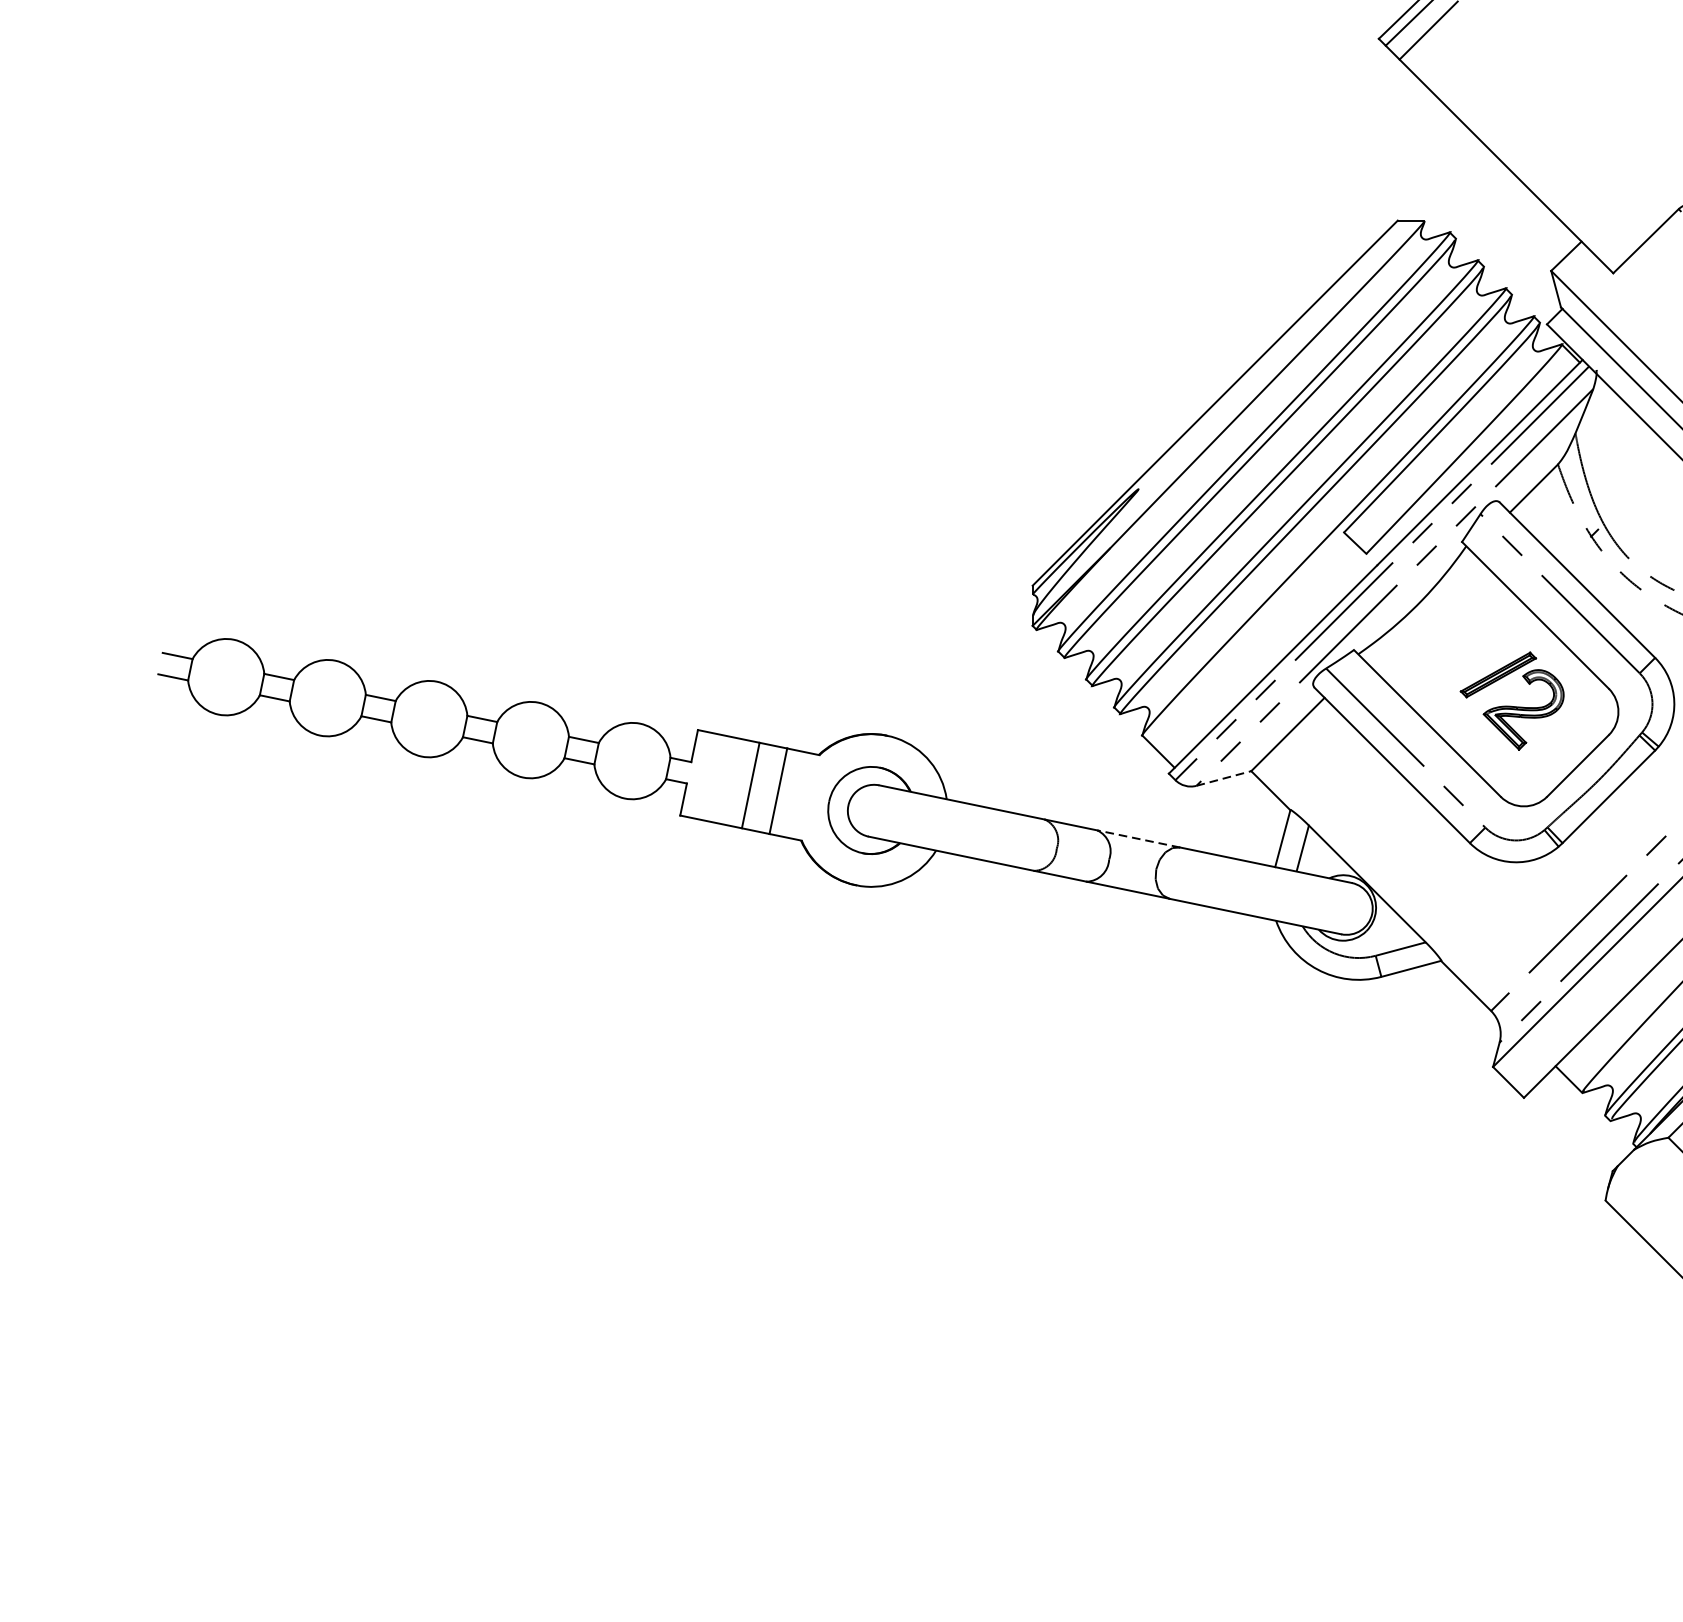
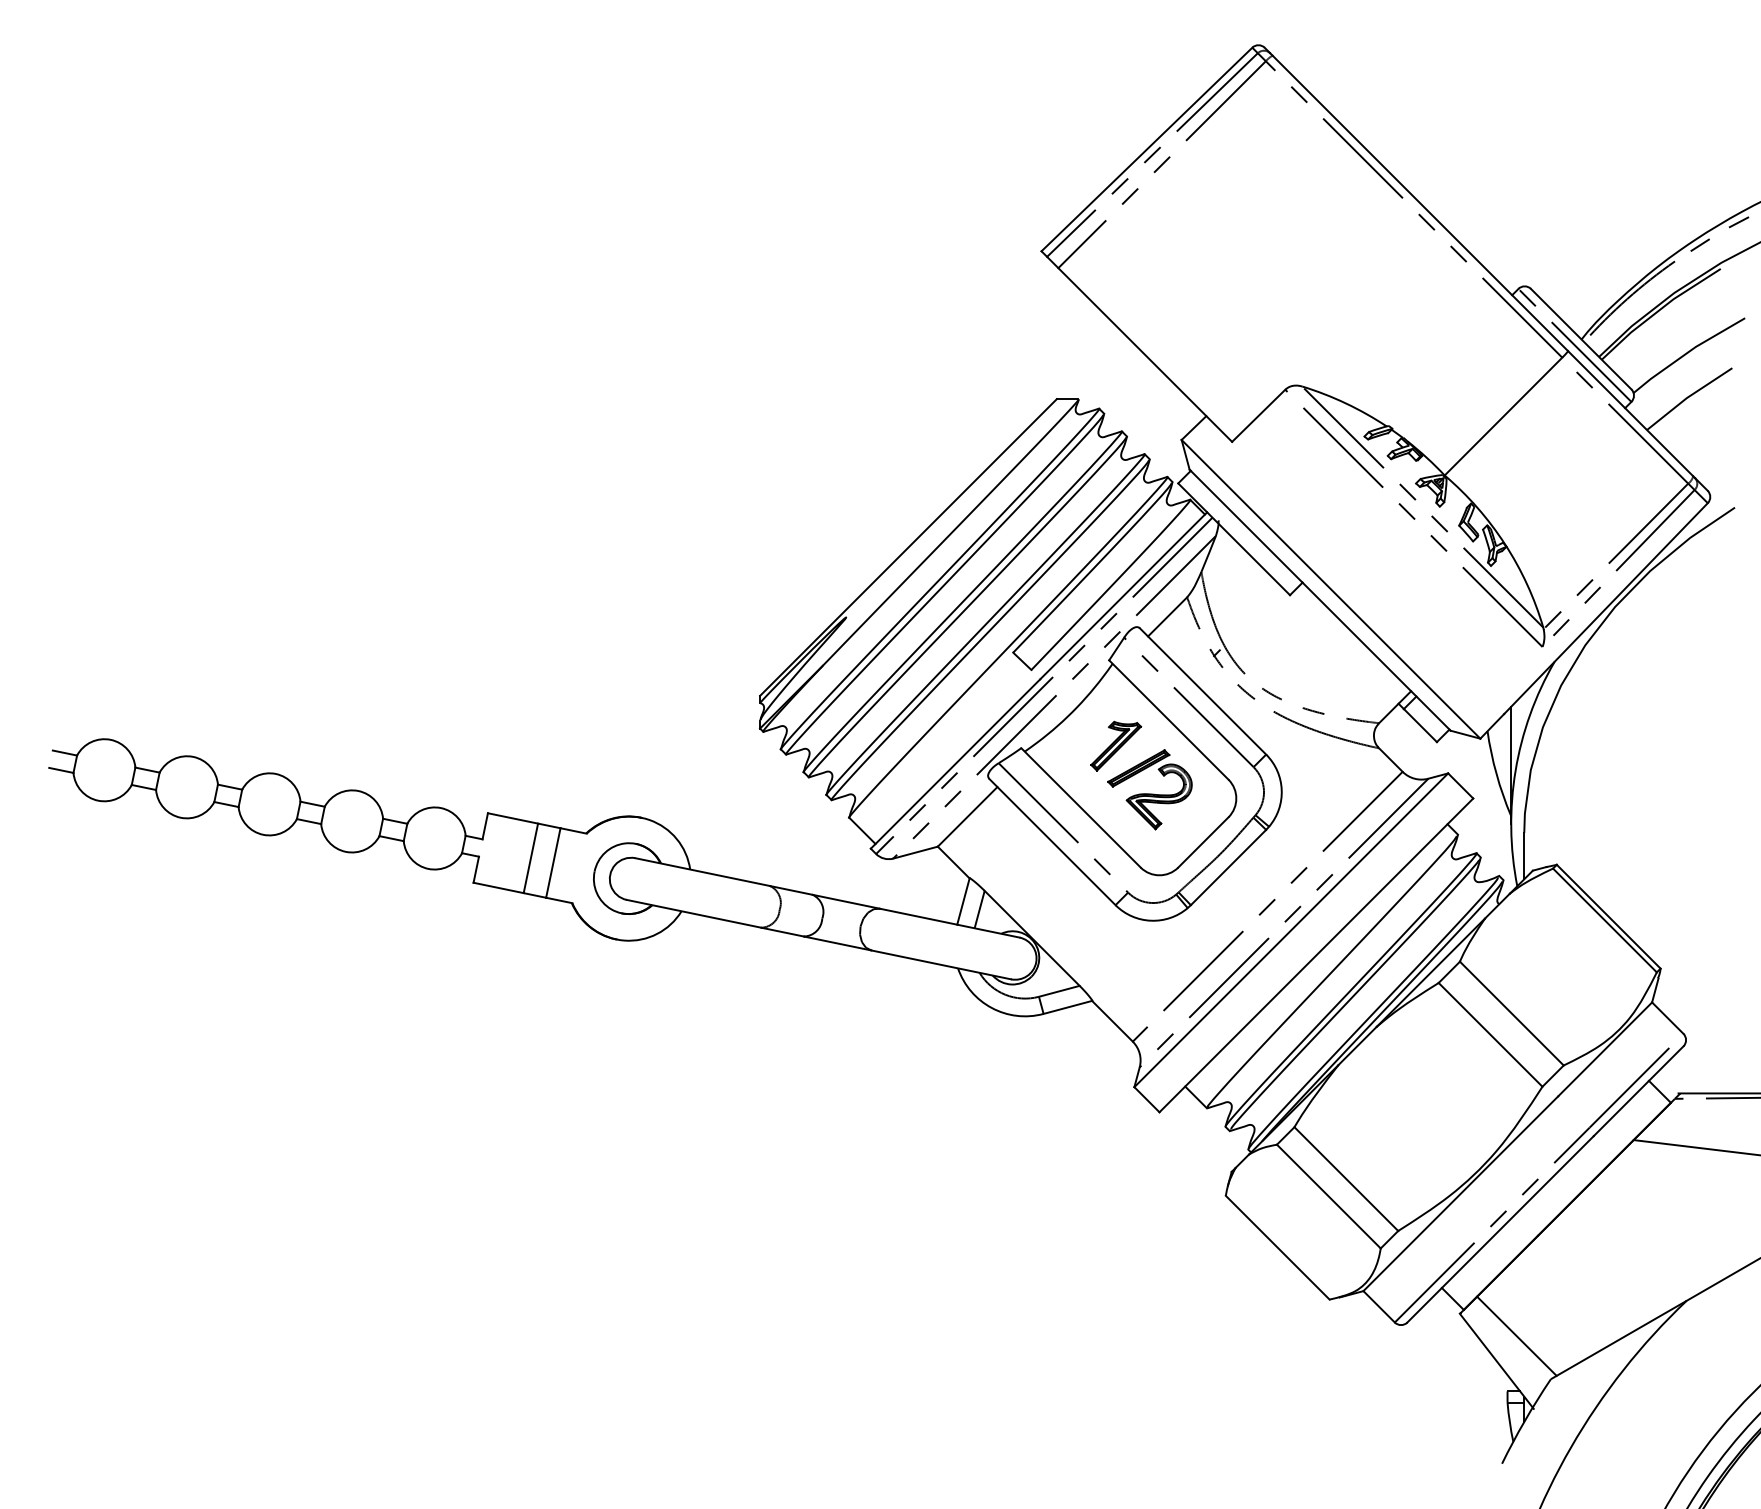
part: (1471, 646) -> (1116, 745), added
line: (1225, 778) -> (916, 852), dashed -> solid
line: (1137, 838) -> (845, 901), dashed -> solid

